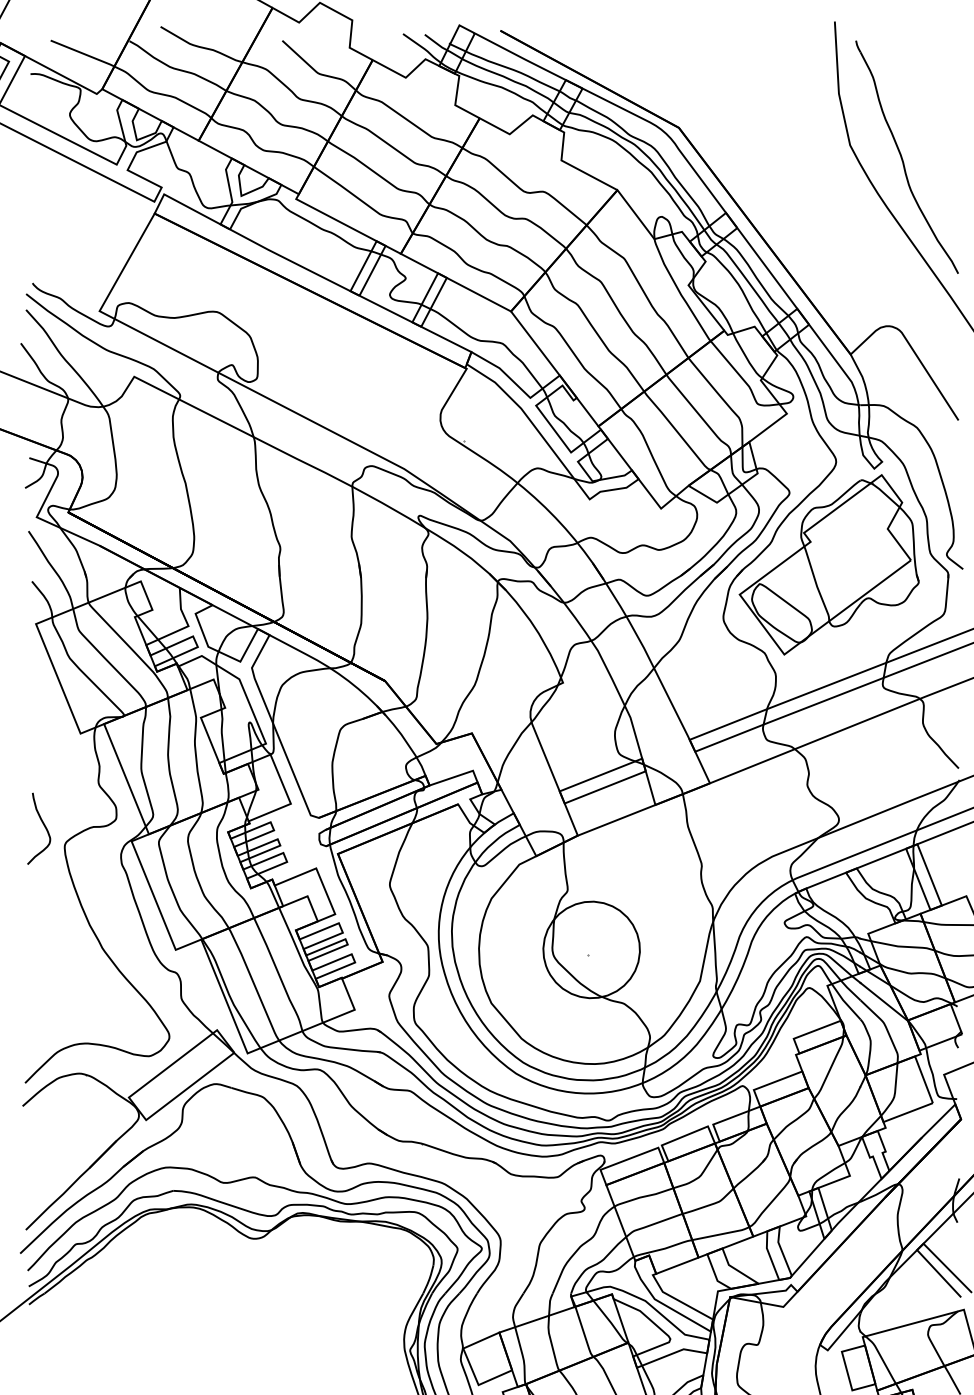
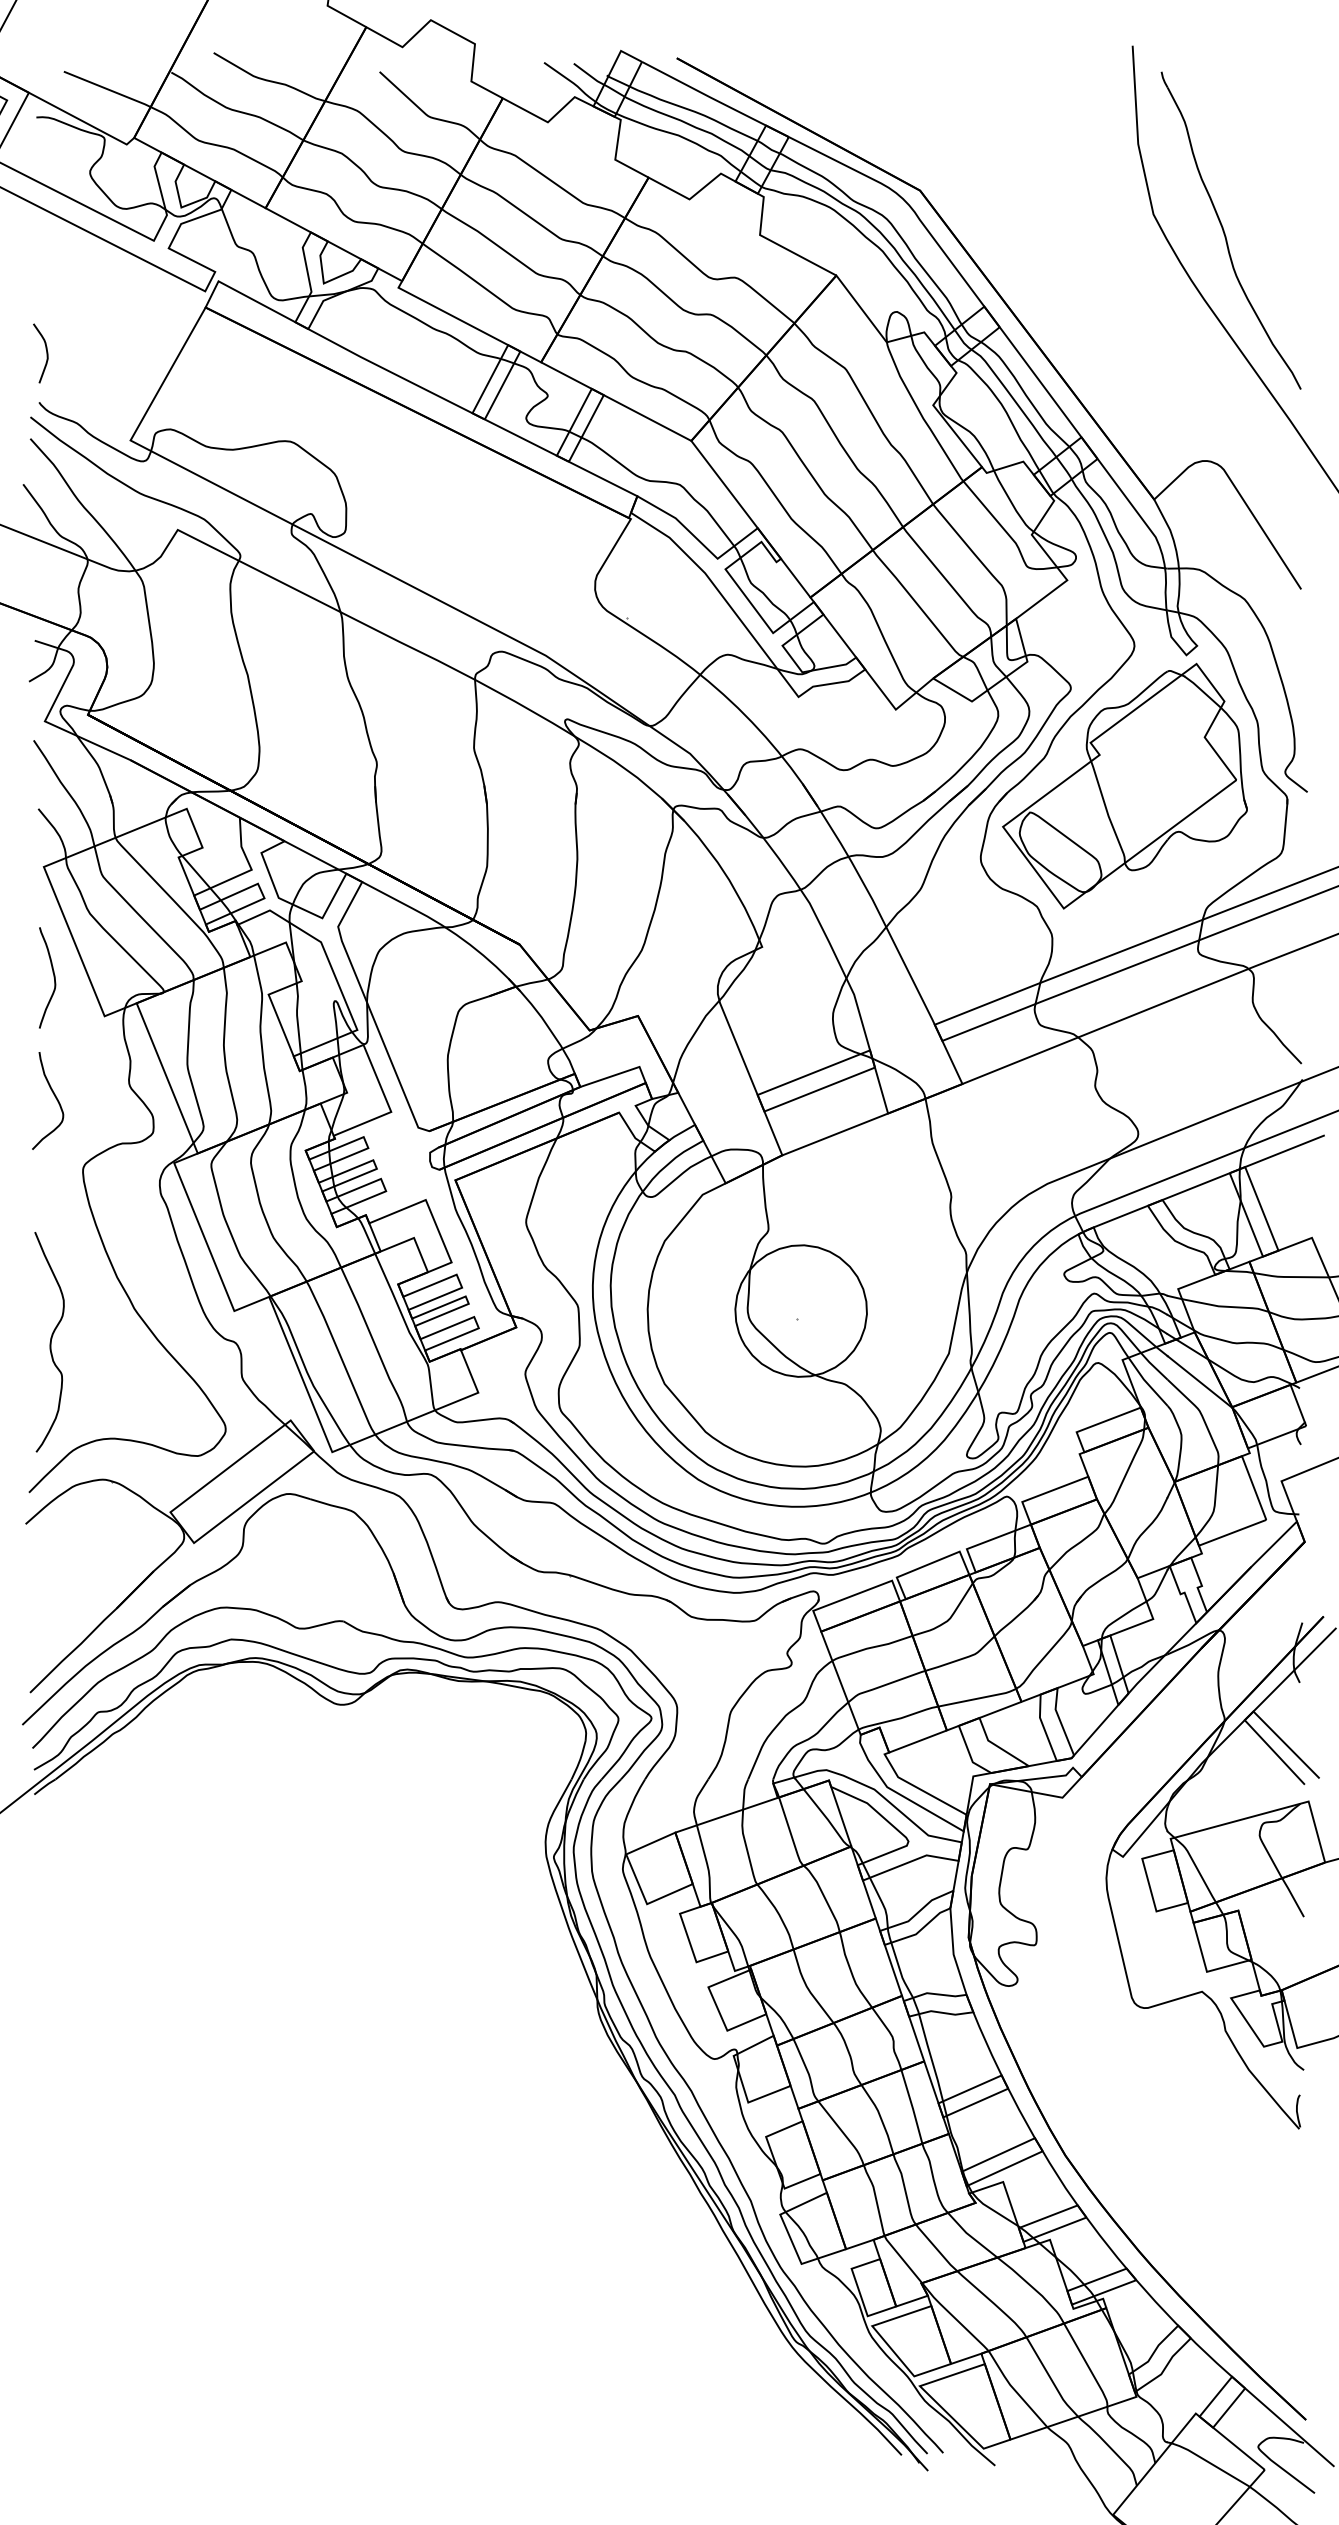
curve: (37, 247) -> (46, 353), added
curve: (43, 705) -> (53, 977), added
curve: (43, 825) -> (54, 1096), moved
curve: (40, 972) -> (49, 1342), added

